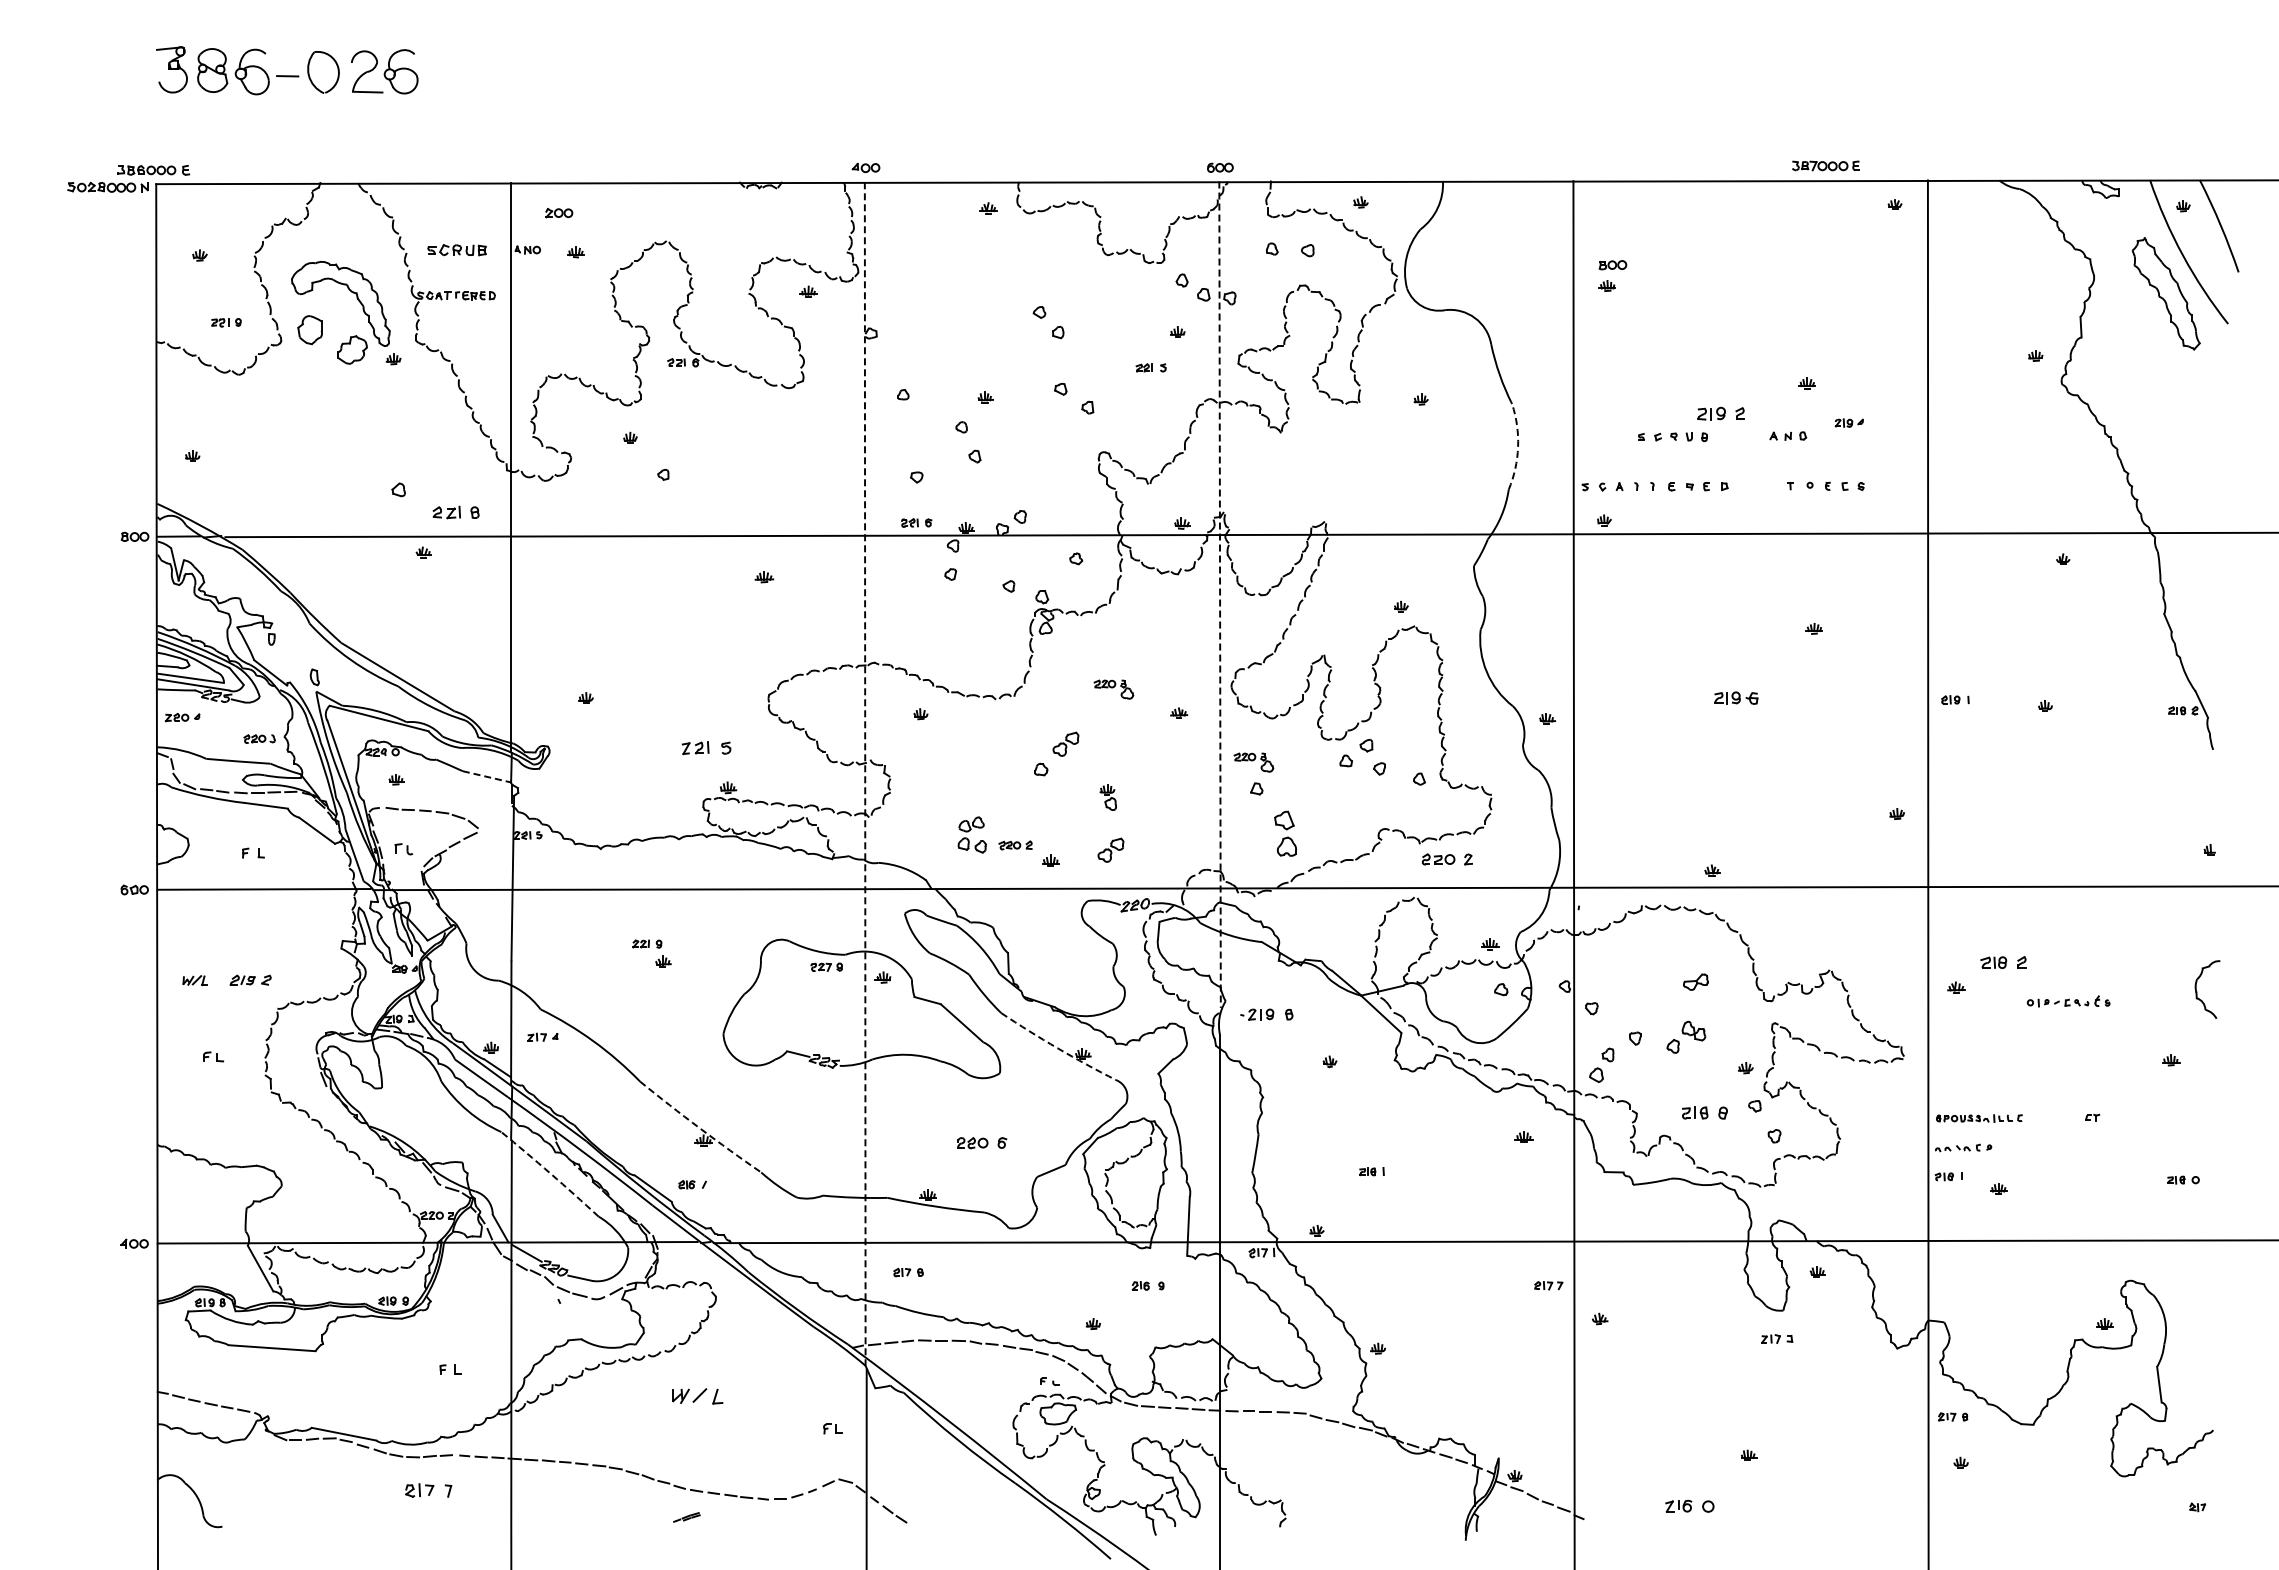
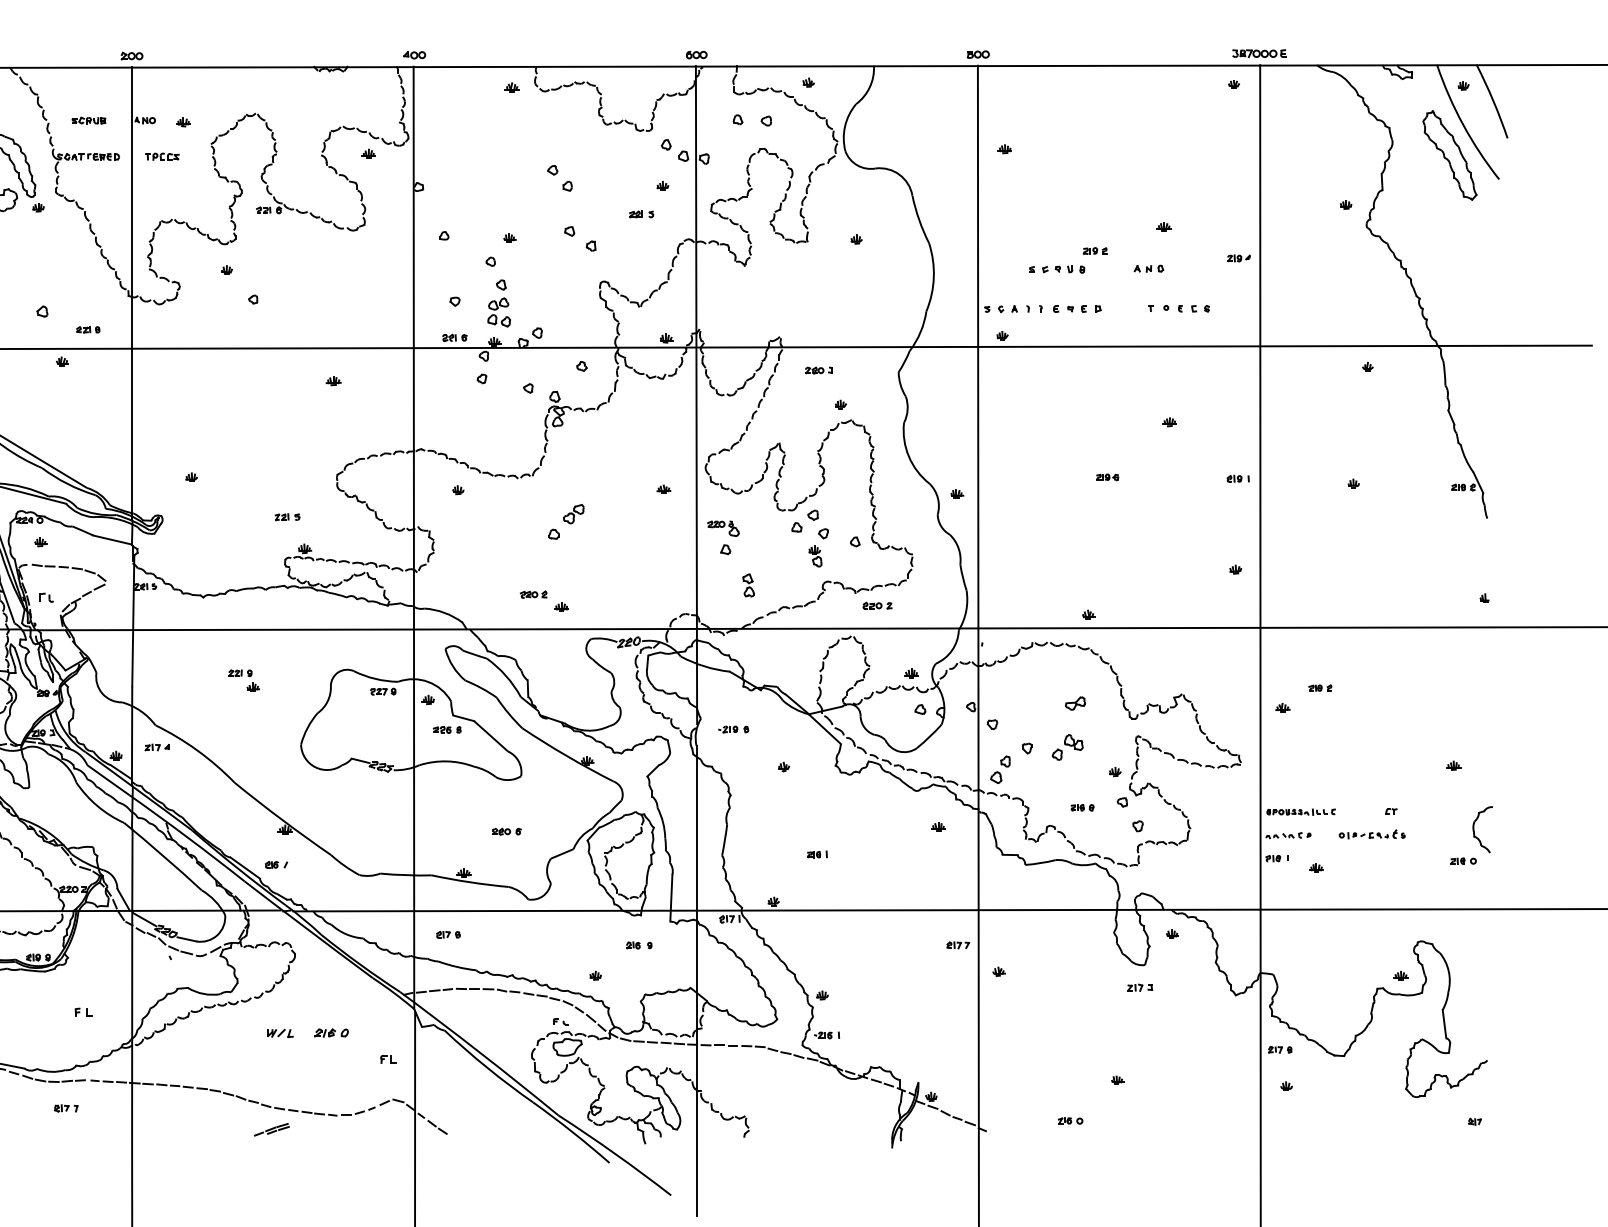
part: (1825, 165) -> (1259, 53), moved
part: (559, 212) -> (132, 55), moved
part: (456, 249) -> (88, 120), size x0.71
part: (1612, 265) -> (977, 54), moved
part: (548, 295) -> (161, 156), added
part: (1720, 413) -> (1095, 250), size x0.62
part: (1848, 422) -> (1238, 257), moved
arc: (1518, 447) -> (934, 277), dashed -> solid
part: (456, 512) -> (88, 329), size x0.62
part: (1373, 563) -> (818, 370), added
line: (1220, 595) -> (696, 395), dashed -> solid
part: (1113, 689) -> (611, 470), removed
part: (1736, 697) -> (1107, 476), size x0.62
part: (1955, 699) -> (1238, 478), moved
part: (706, 747) -> (287, 516), size x0.62
line: (865, 773) -> (414, 537), dashed -> solid
line: (486, 776) -> (112, 539), dashed -> solid
part: (1107, 797) -> (814, 556), moved
part: (1284, 833) -> (747, 585), size x0.62
part: (971, 834) -> (498, 312), moved
part: (1110, 849) -> (609, 597), removed
part: (1447, 858) -> (877, 605), size x0.71
part: (2003, 962) -> (1320, 687), size x0.62
part: (2197, 991) -> (1474, 831), moved
part: (2068, 1001) -> (1372, 834), moved
part: (906, 1014) -> (446, 729), added
part: (1266, 1014) -> (733, 729), size x0.71
arc: (1057, 1048) -> (567, 756), dashed -> solid
part: (1704, 1112) -> (1082, 807), size x0.62
arc: (699, 1128) -> (281, 820), dashed -> solid
part: (982, 1142) -> (507, 831), size x0.71
arc: (550, 1173) -> (163, 855), dashed -> solid
part: (761, 1395) -> (331, 1032), added
part: (697, 1396) -> (280, 1033), size x0.62
part: (1384, 1398) -> (827, 1035), added
part: (428, 1490) -> (66, 1108), size x0.62
part: (1689, 1506) -> (1070, 1121), size x0.62
part: (686, 1517) -> (271, 1129), size x1.67

